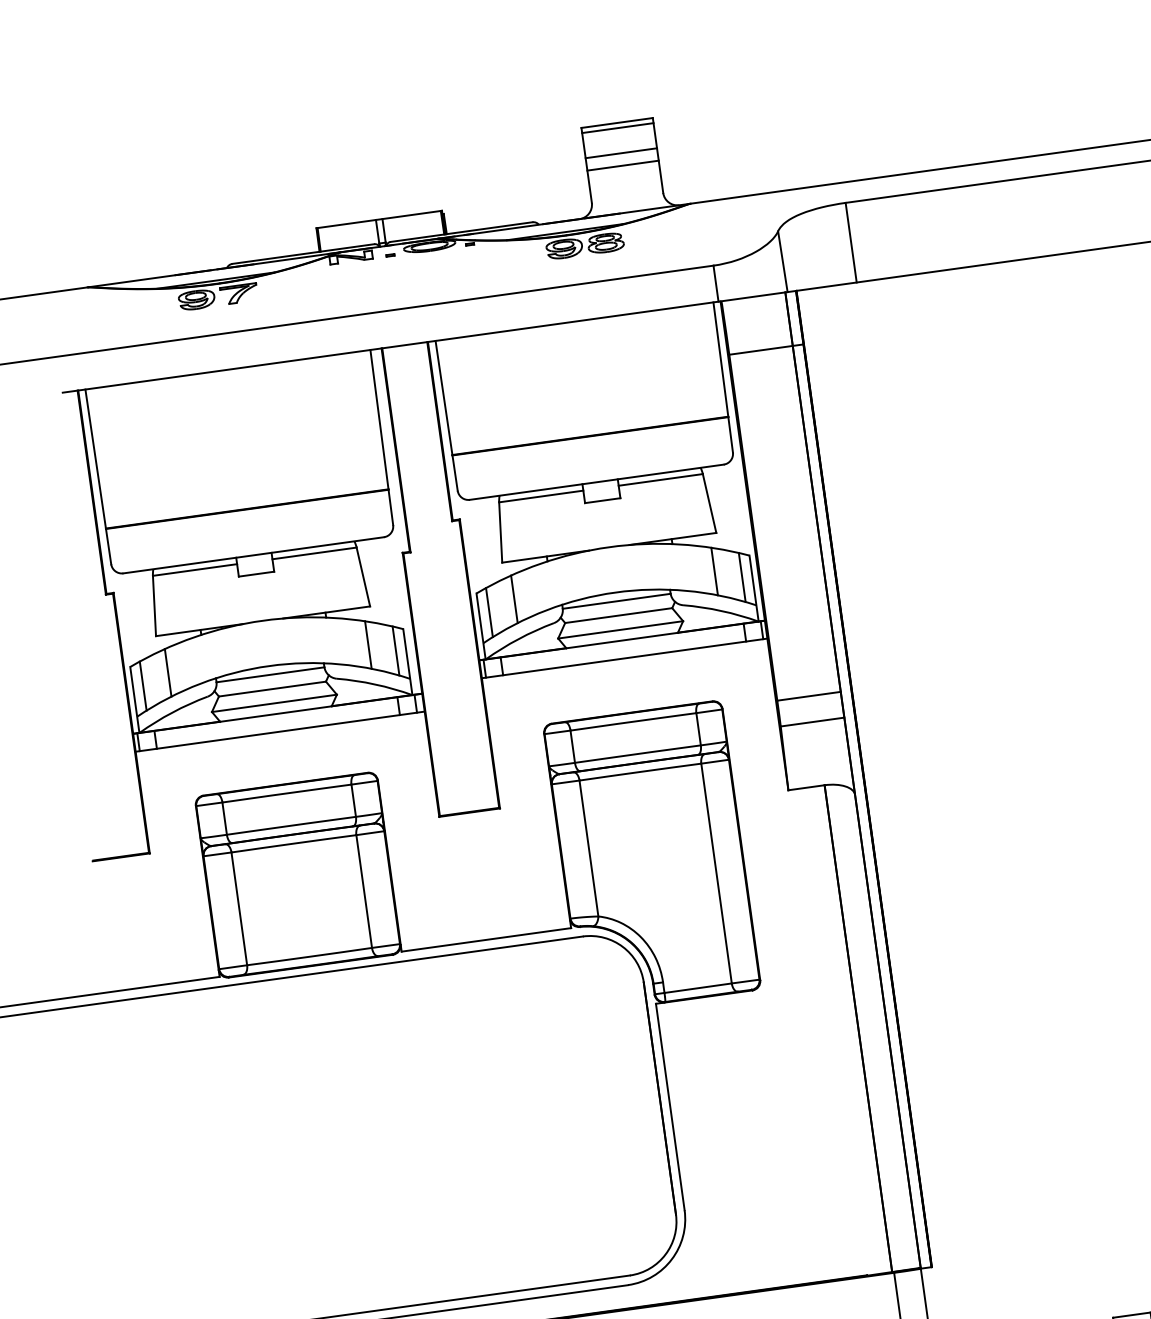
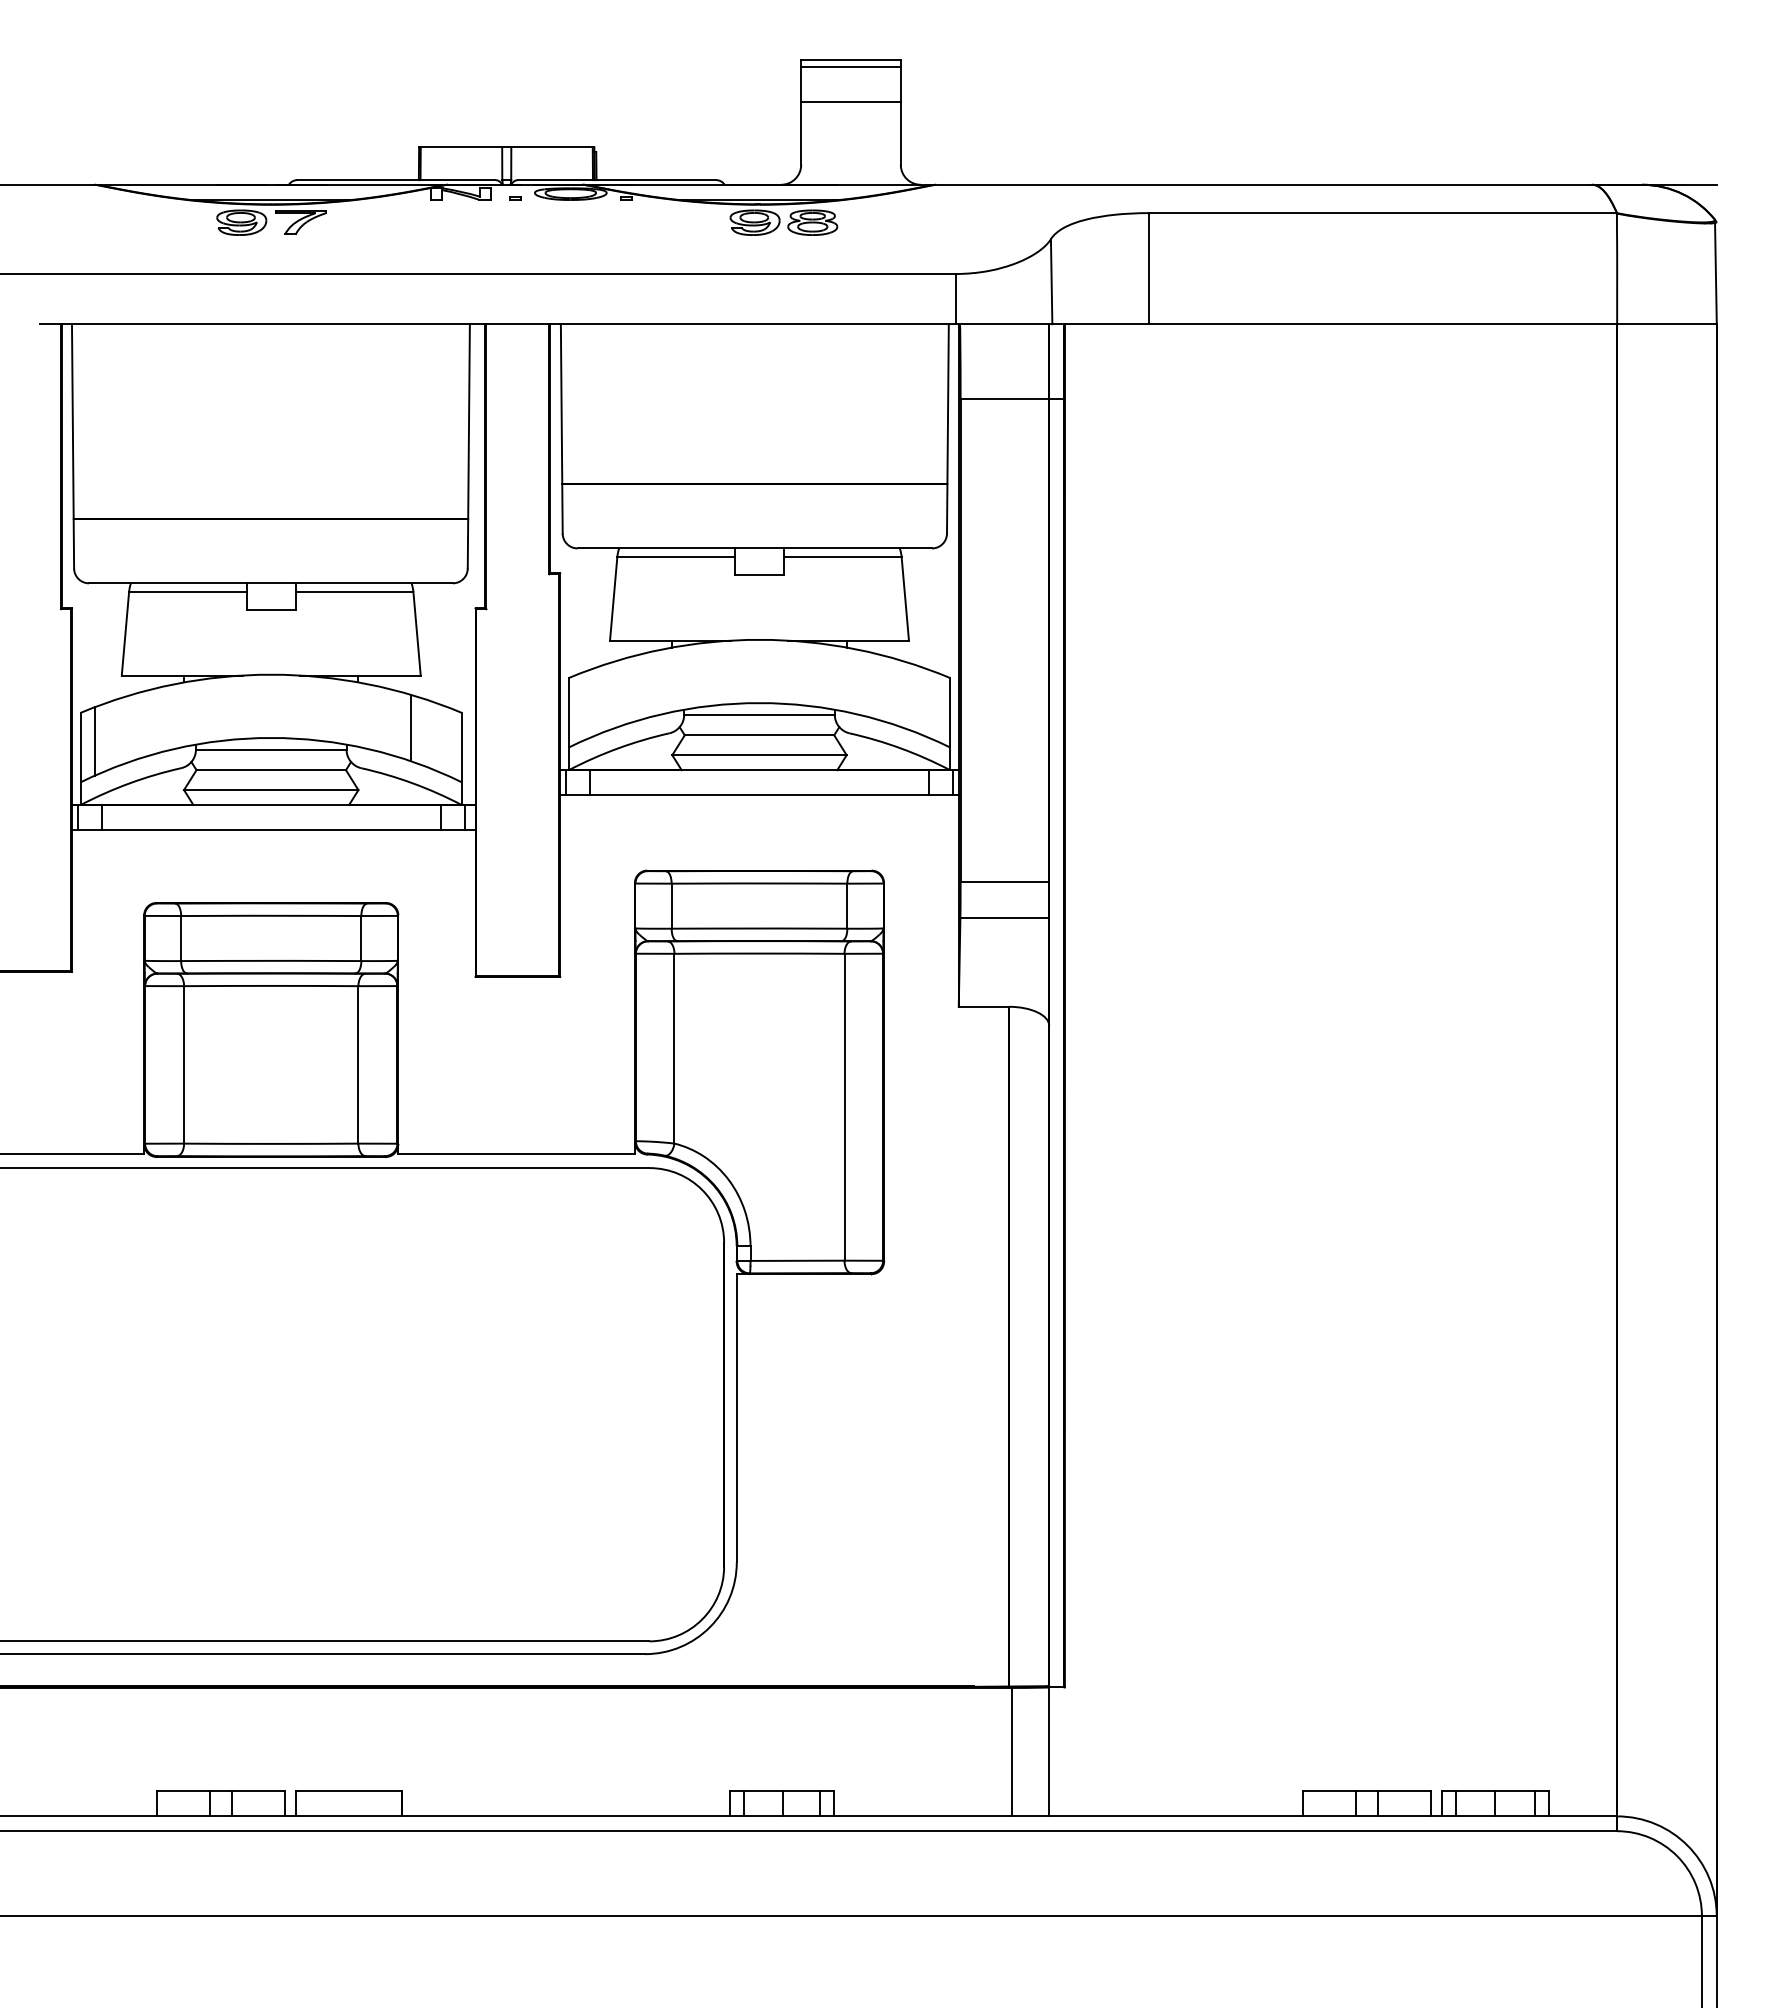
line: (622, 165) -> (850, 119), removed
line: (714, 571) -> (899, 692), removed
line: (741, 577) -> (935, 706), removed
line: (514, 598) -> (619, 692), removed
line: (489, 612) -> (583, 706), removed
line: (395, 651) -> (447, 741), removed
line: (168, 672) -> (131, 727), removed

